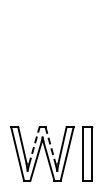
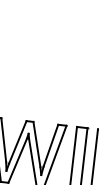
line: (34, 145) -> (17, 142), dashed -> solid
line: (50, 146) -> (36, 145), dashed -> solid

